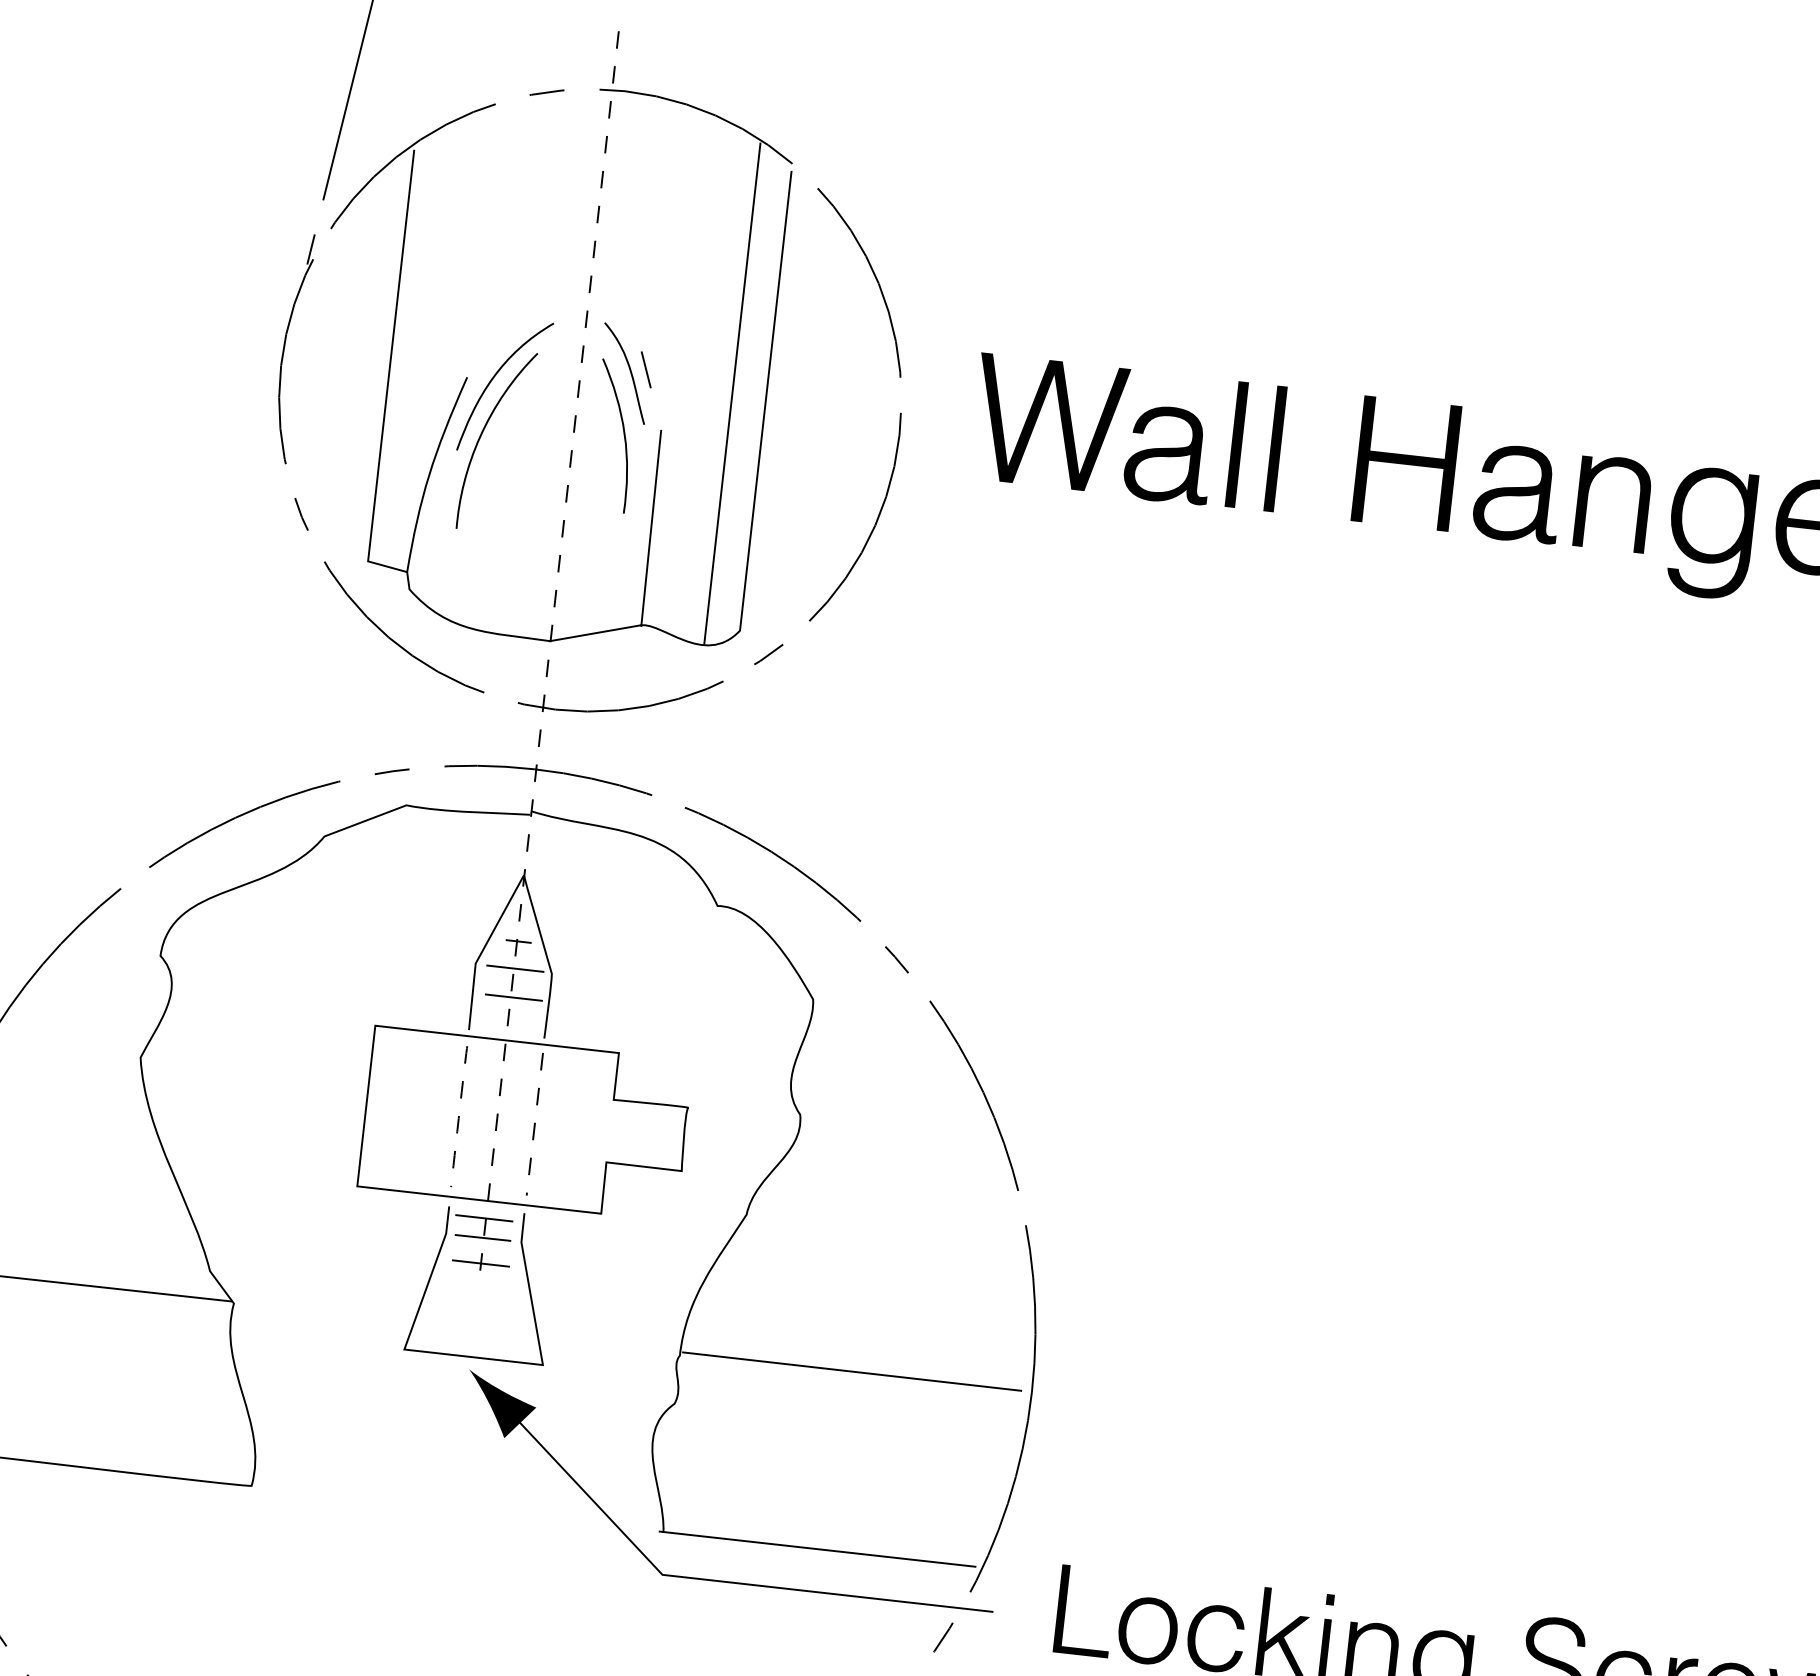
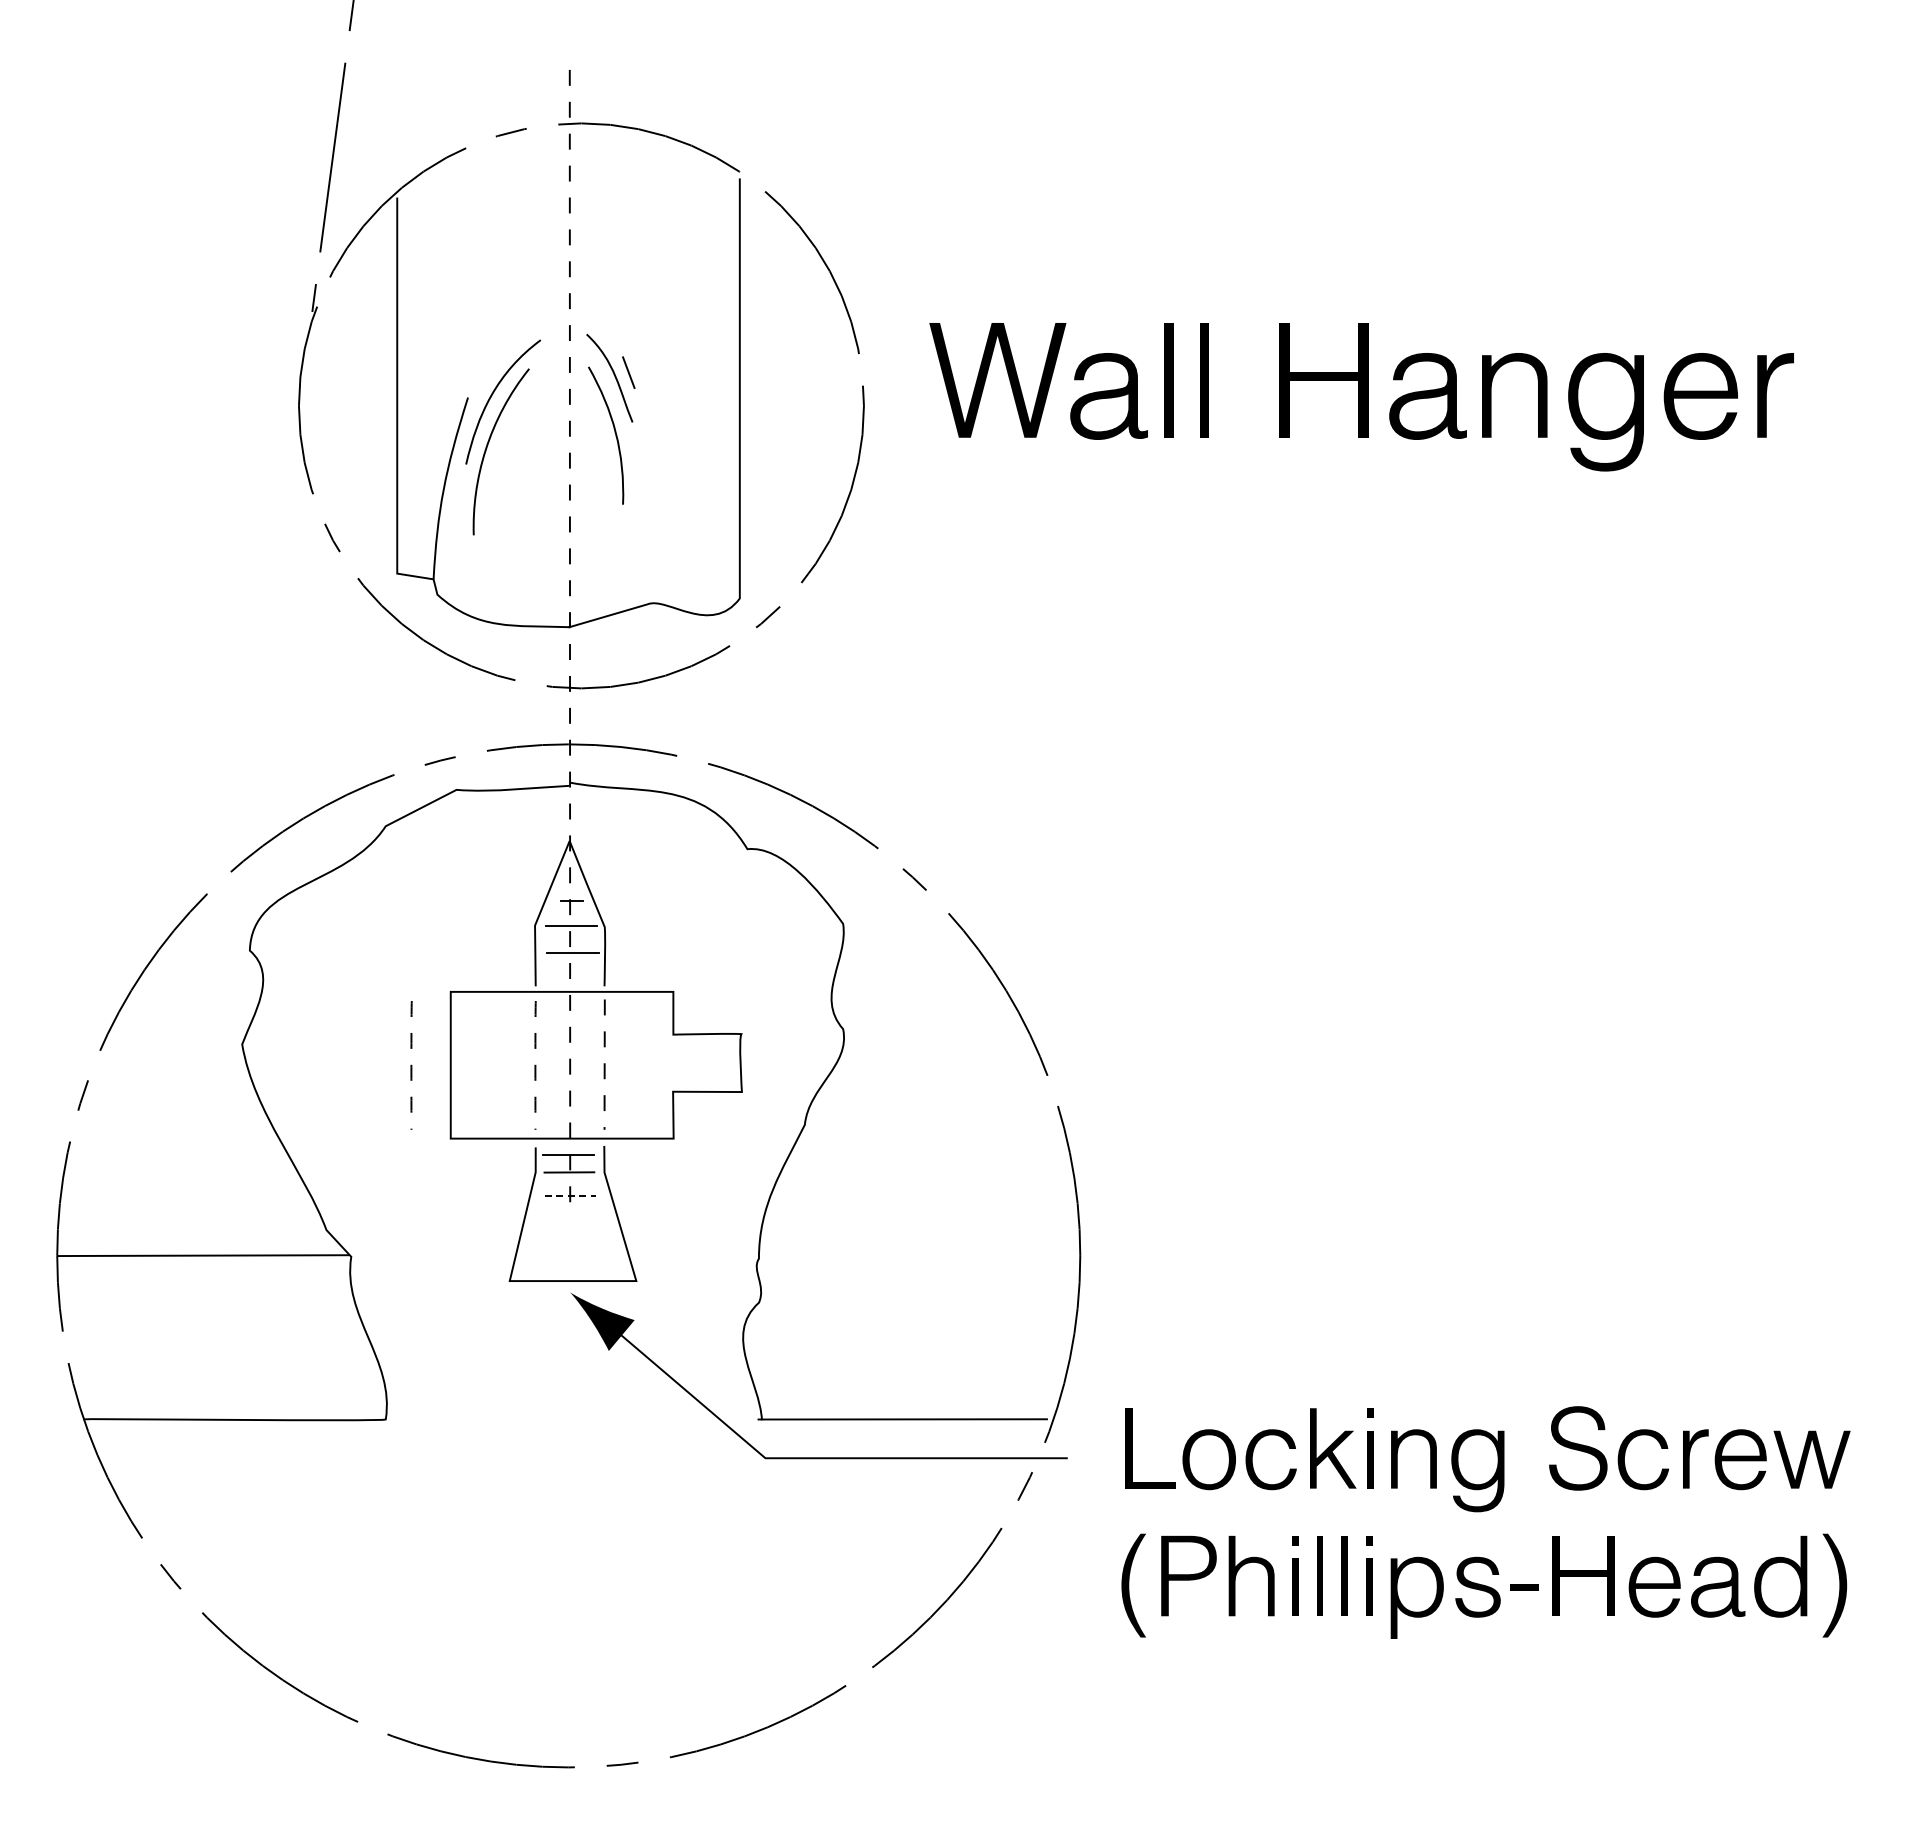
line: (732, 392) -> (708, 384), removed
line: (651, 528) -> (649, 515), removed
curve: (323, 1101) -> (411, 1065), added
line: (481, 1263) -> (570, 1195), solid -> dashed
line: (851, 1371) -> (915, 1255), removed

